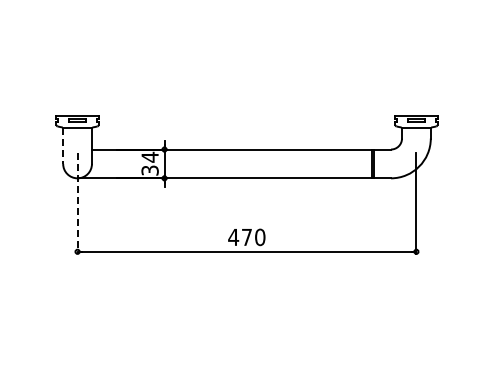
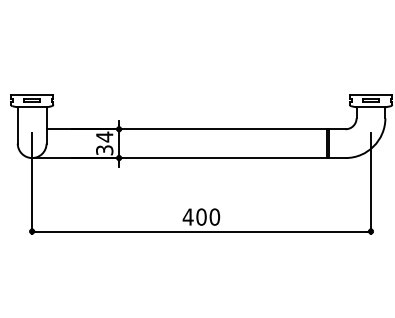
line: (63, 146) -> (18, 126), dashed -> solid
line: (77, 203) -> (32, 183), dashed -> solid
text: (246, 237) -> (201, 217), 470 -> 400

